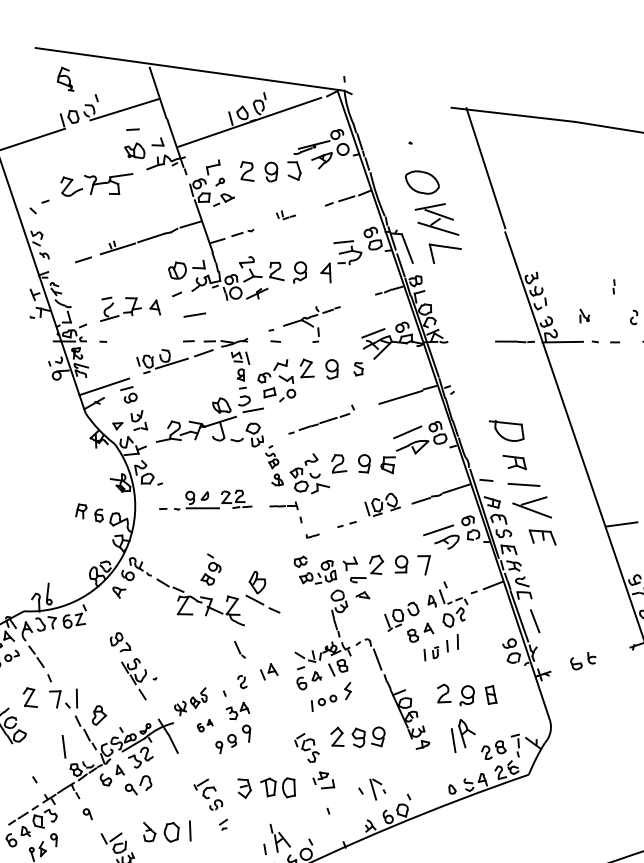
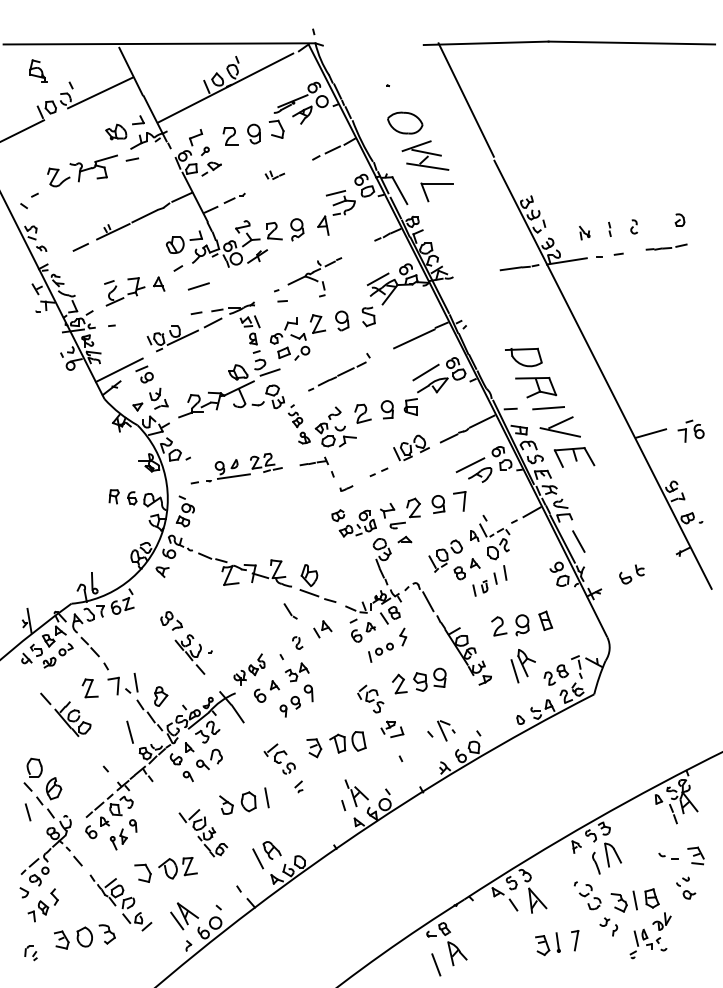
line: (133, 129) -> (132, 159), moved
part: (613, 285) -> (609, 228), moved
part: (358, 368) -> (368, 316), size x1.43
part: (514, 462) -> (536, 387), size x1.67
part: (542, 537) -> (574, 457), size x1.43
part: (210, 569) -> (184, 511), moved
part: (264, 591) -> (317, 583), moved
part: (204, 725) -> (266, 691), size x1.67
part: (87, 813) -> (187, 776), moved

